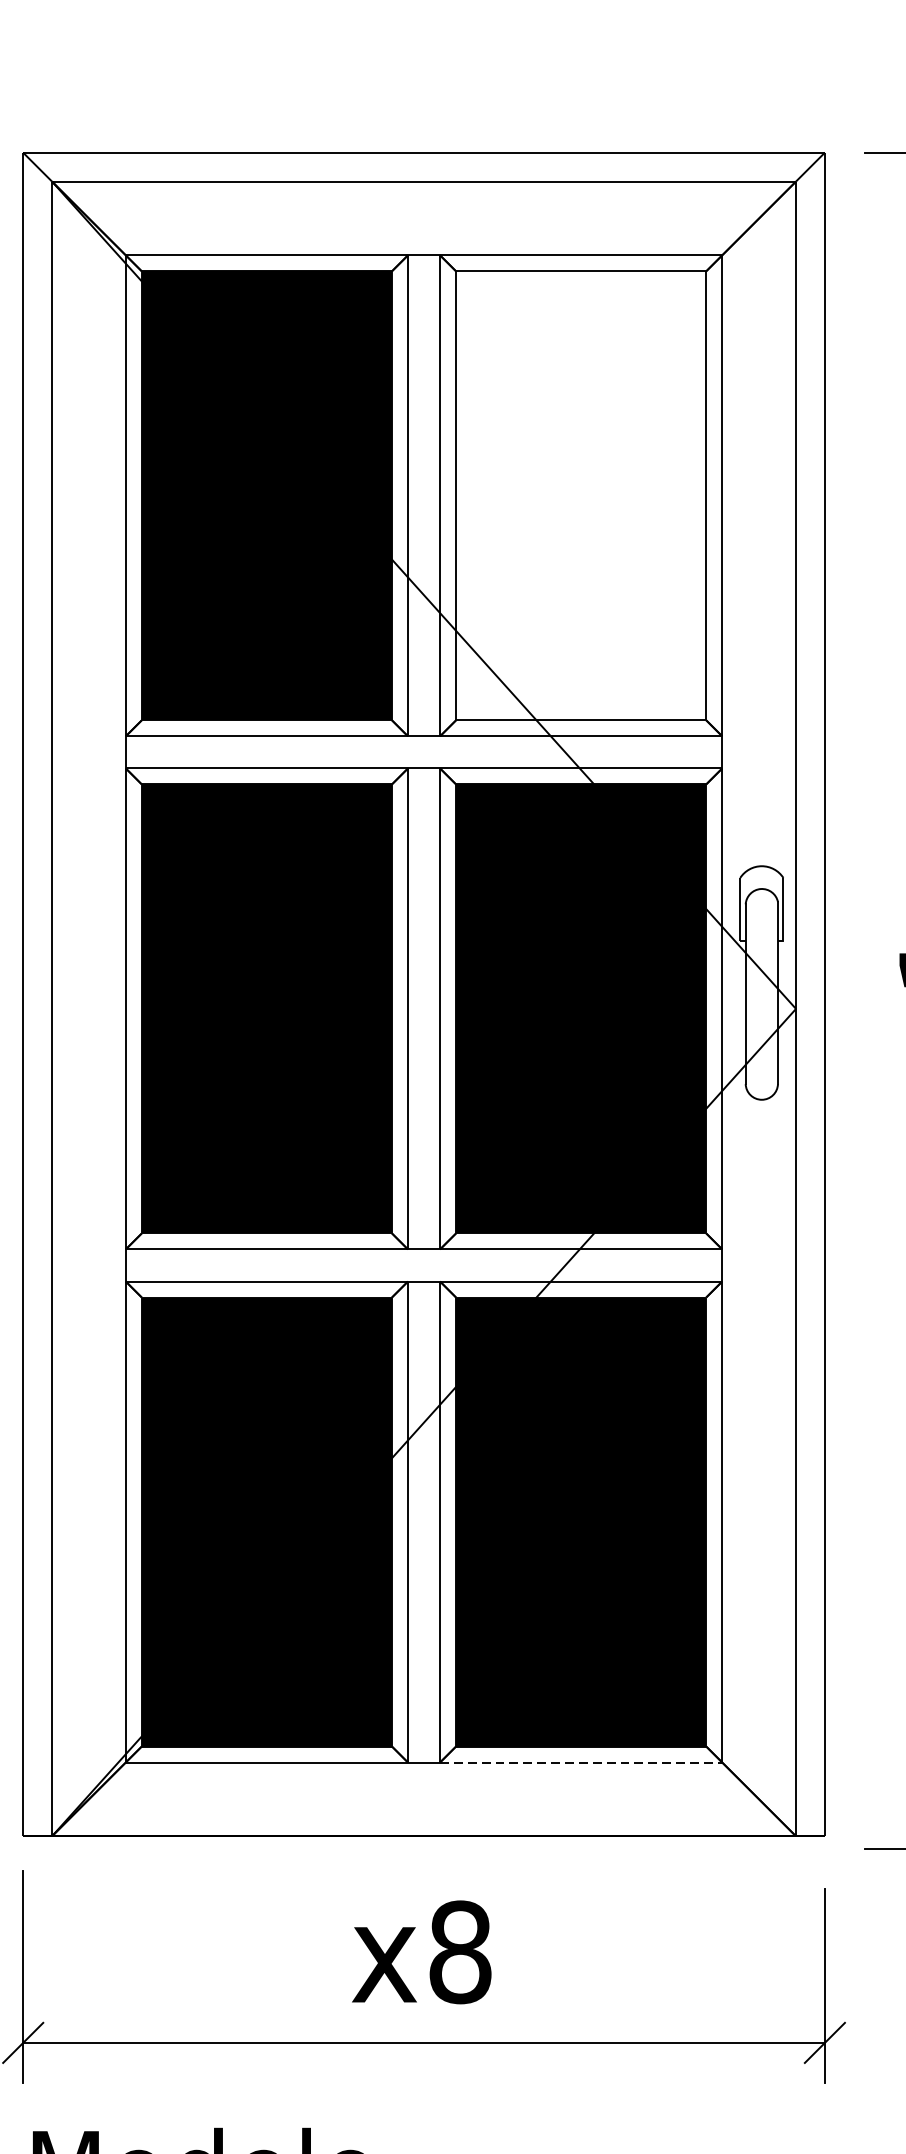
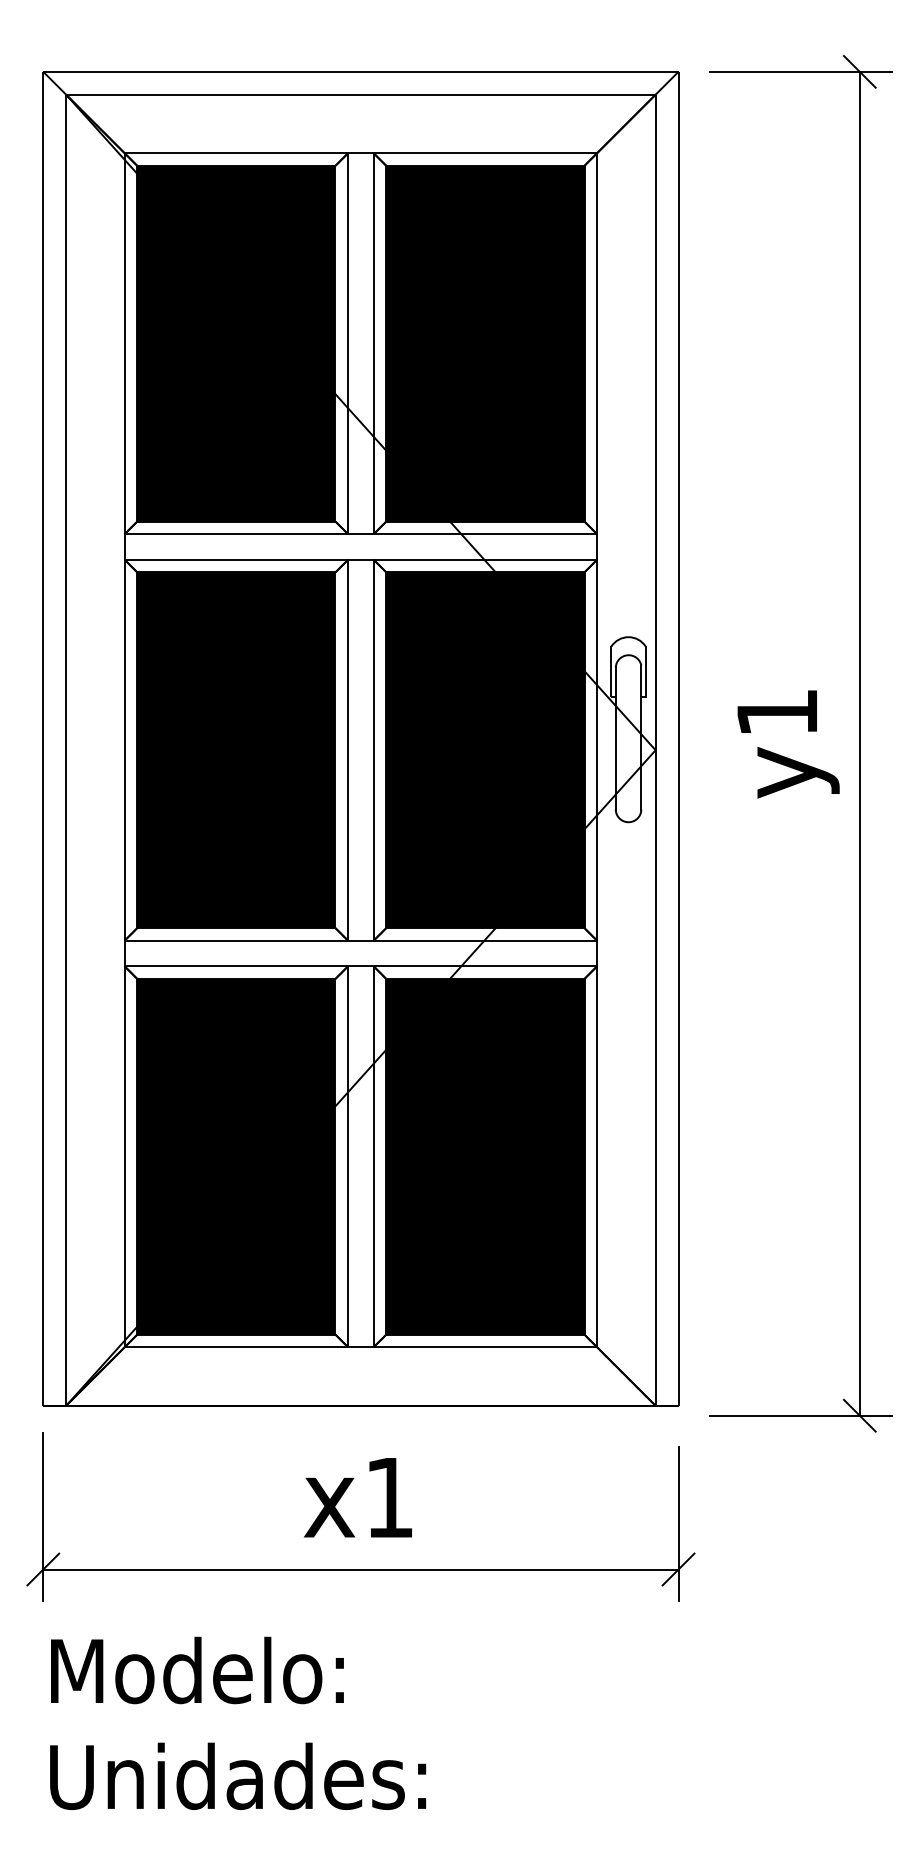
fill: (581, 495) -> (485, 343), added
line: (581, 1762) -> (485, 1347), dashed -> solid
text: (460, 1952) -> (389, 1497), x8 -> x1

